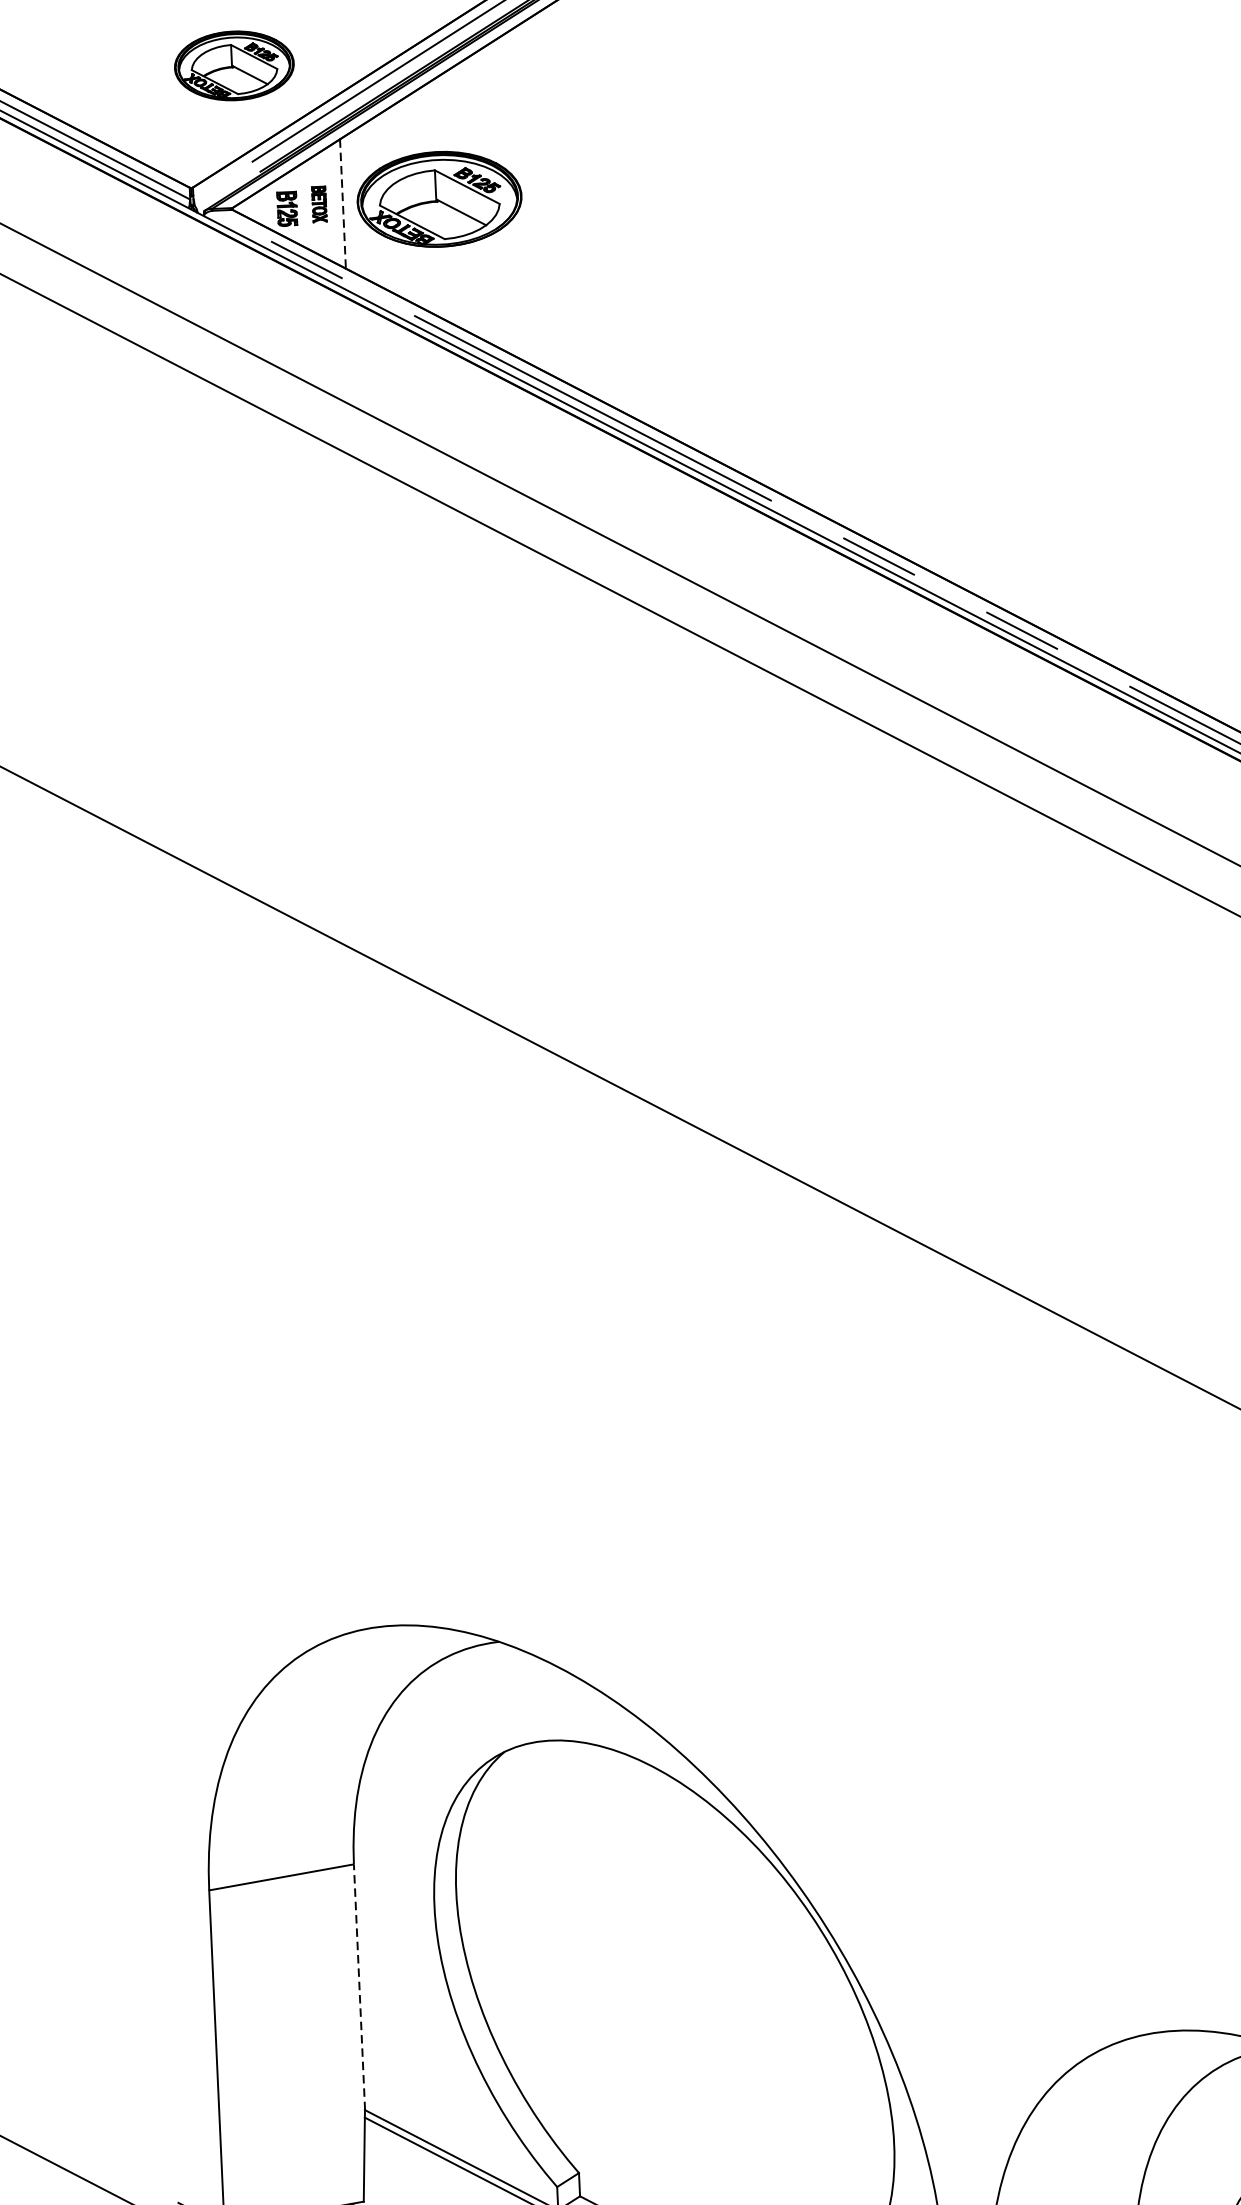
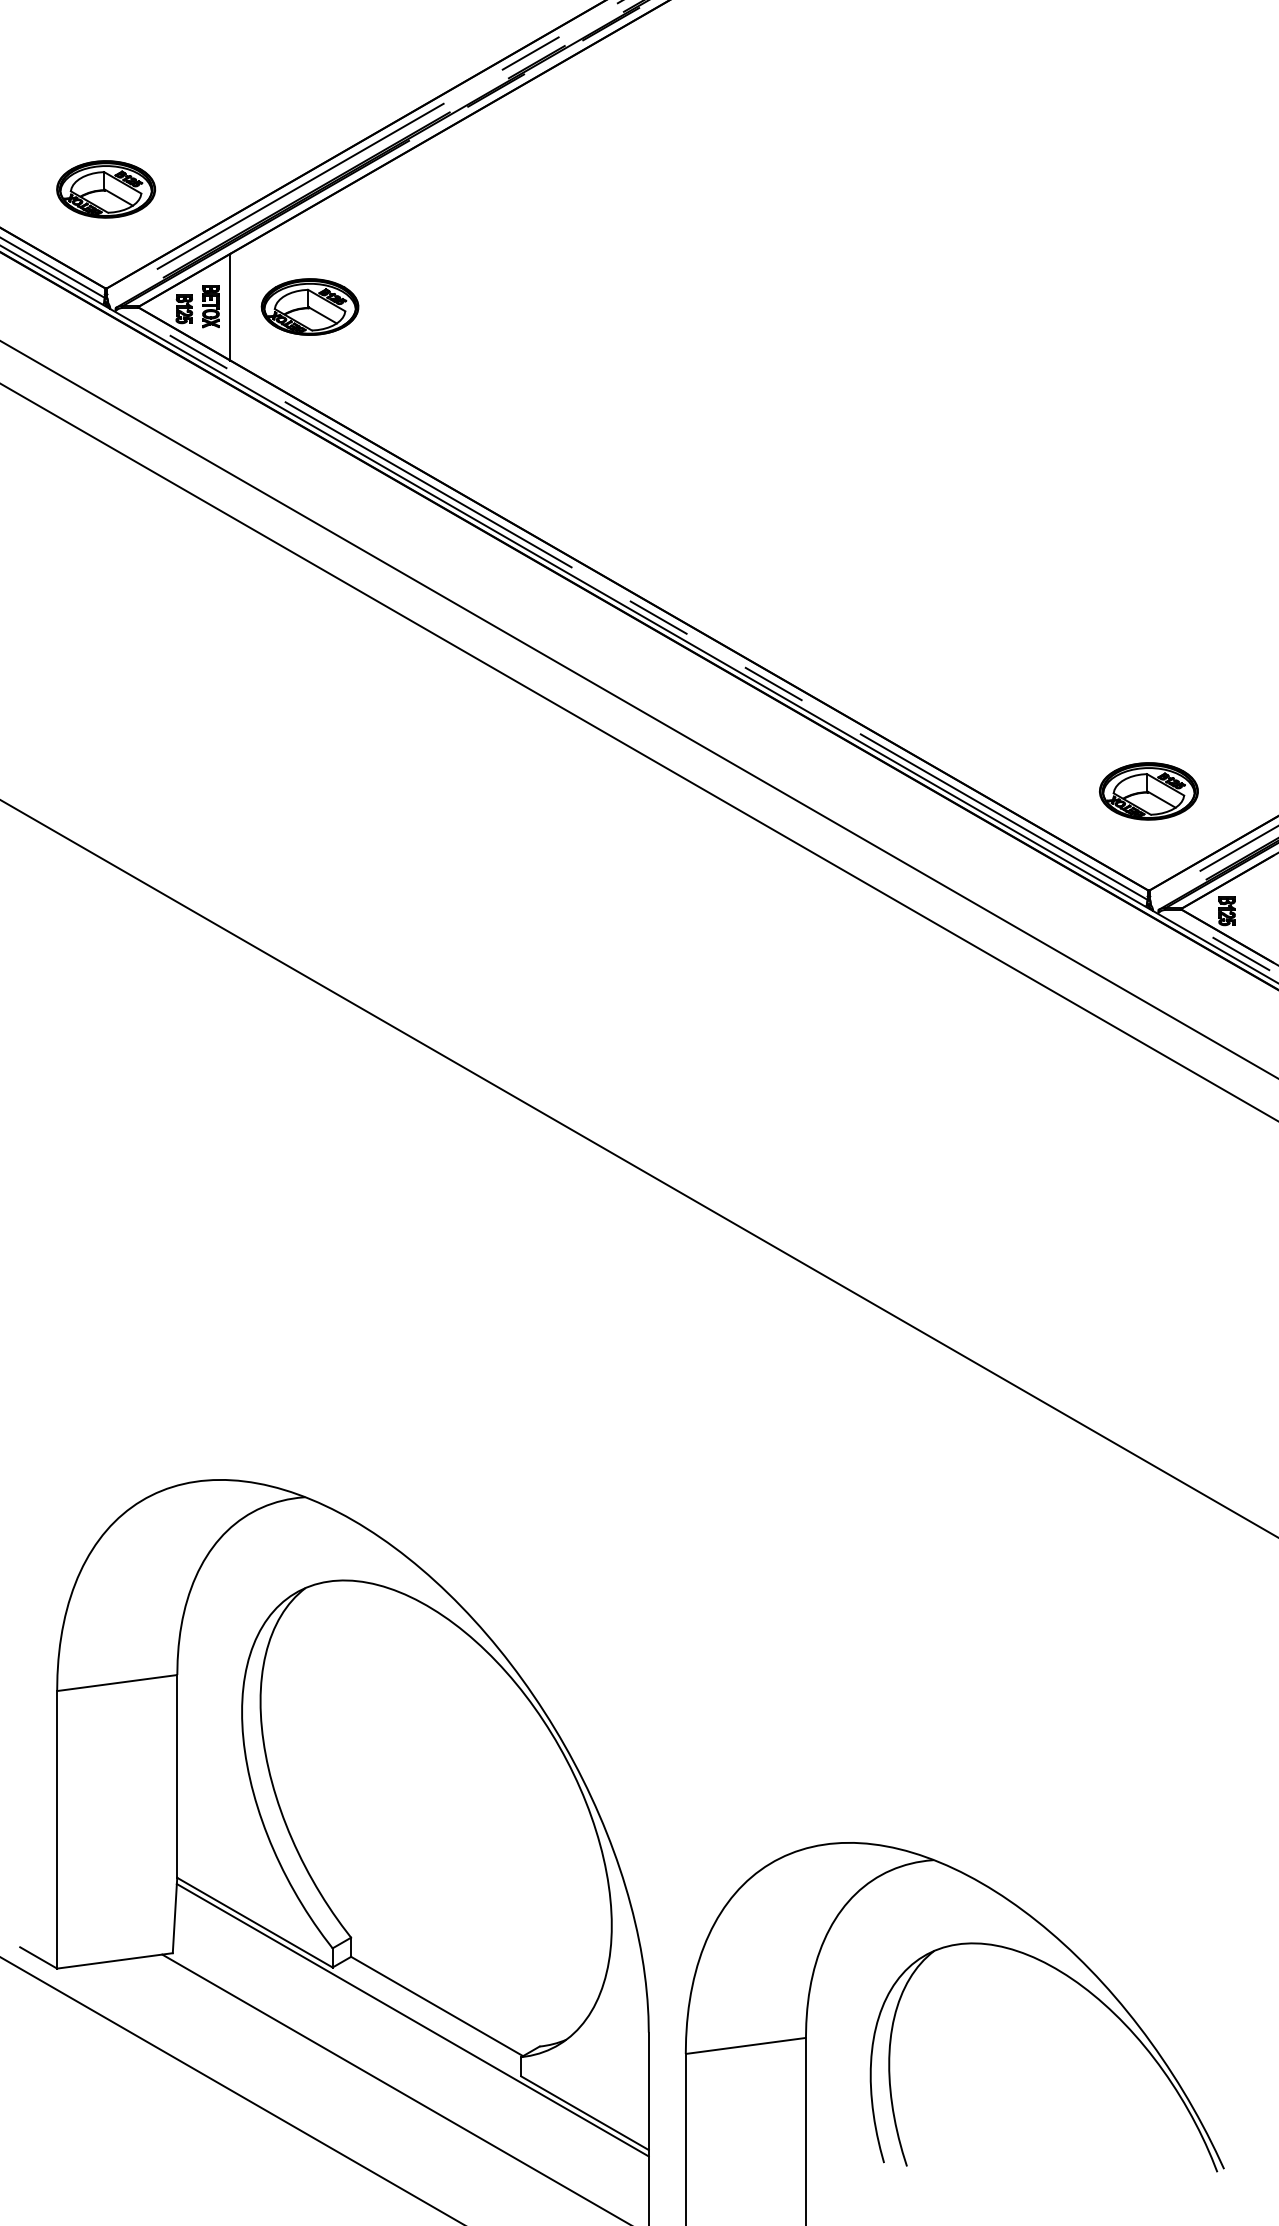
part: (234, 65) -> (106, 189), moved
part: (438, 198) -> (309, 306), size x0.71
part: (318, 204) -> (210, 306), size x1.43
line: (343, 204) -> (230, 307), dashed -> solid
line: (359, 1986) -> (177, 1775), dashed -> solid

